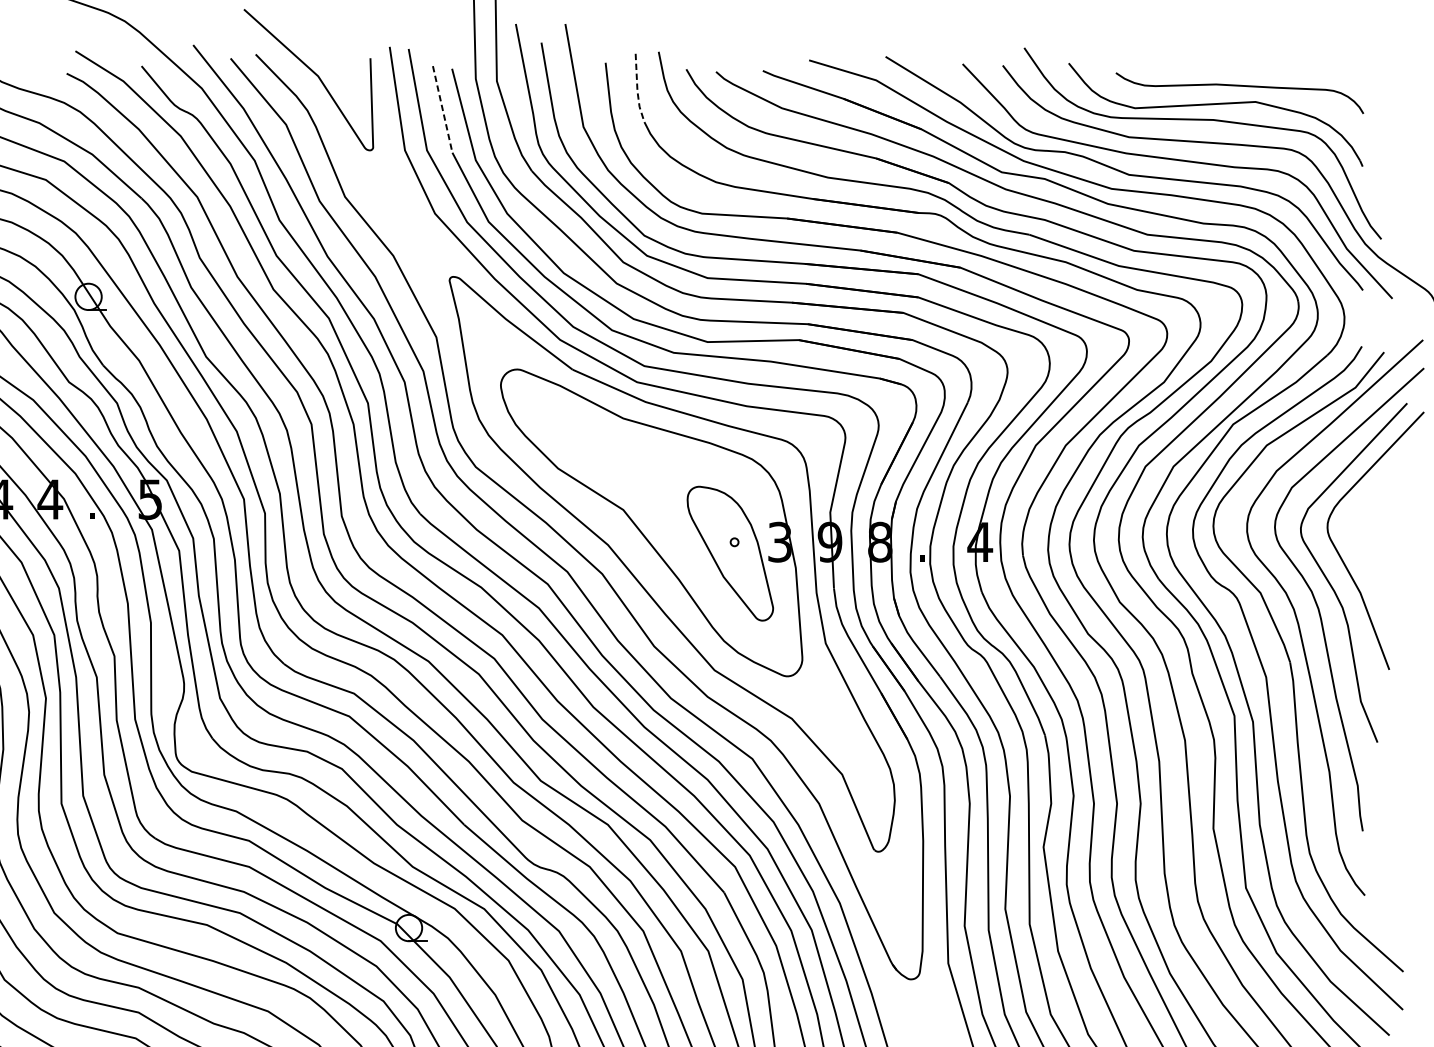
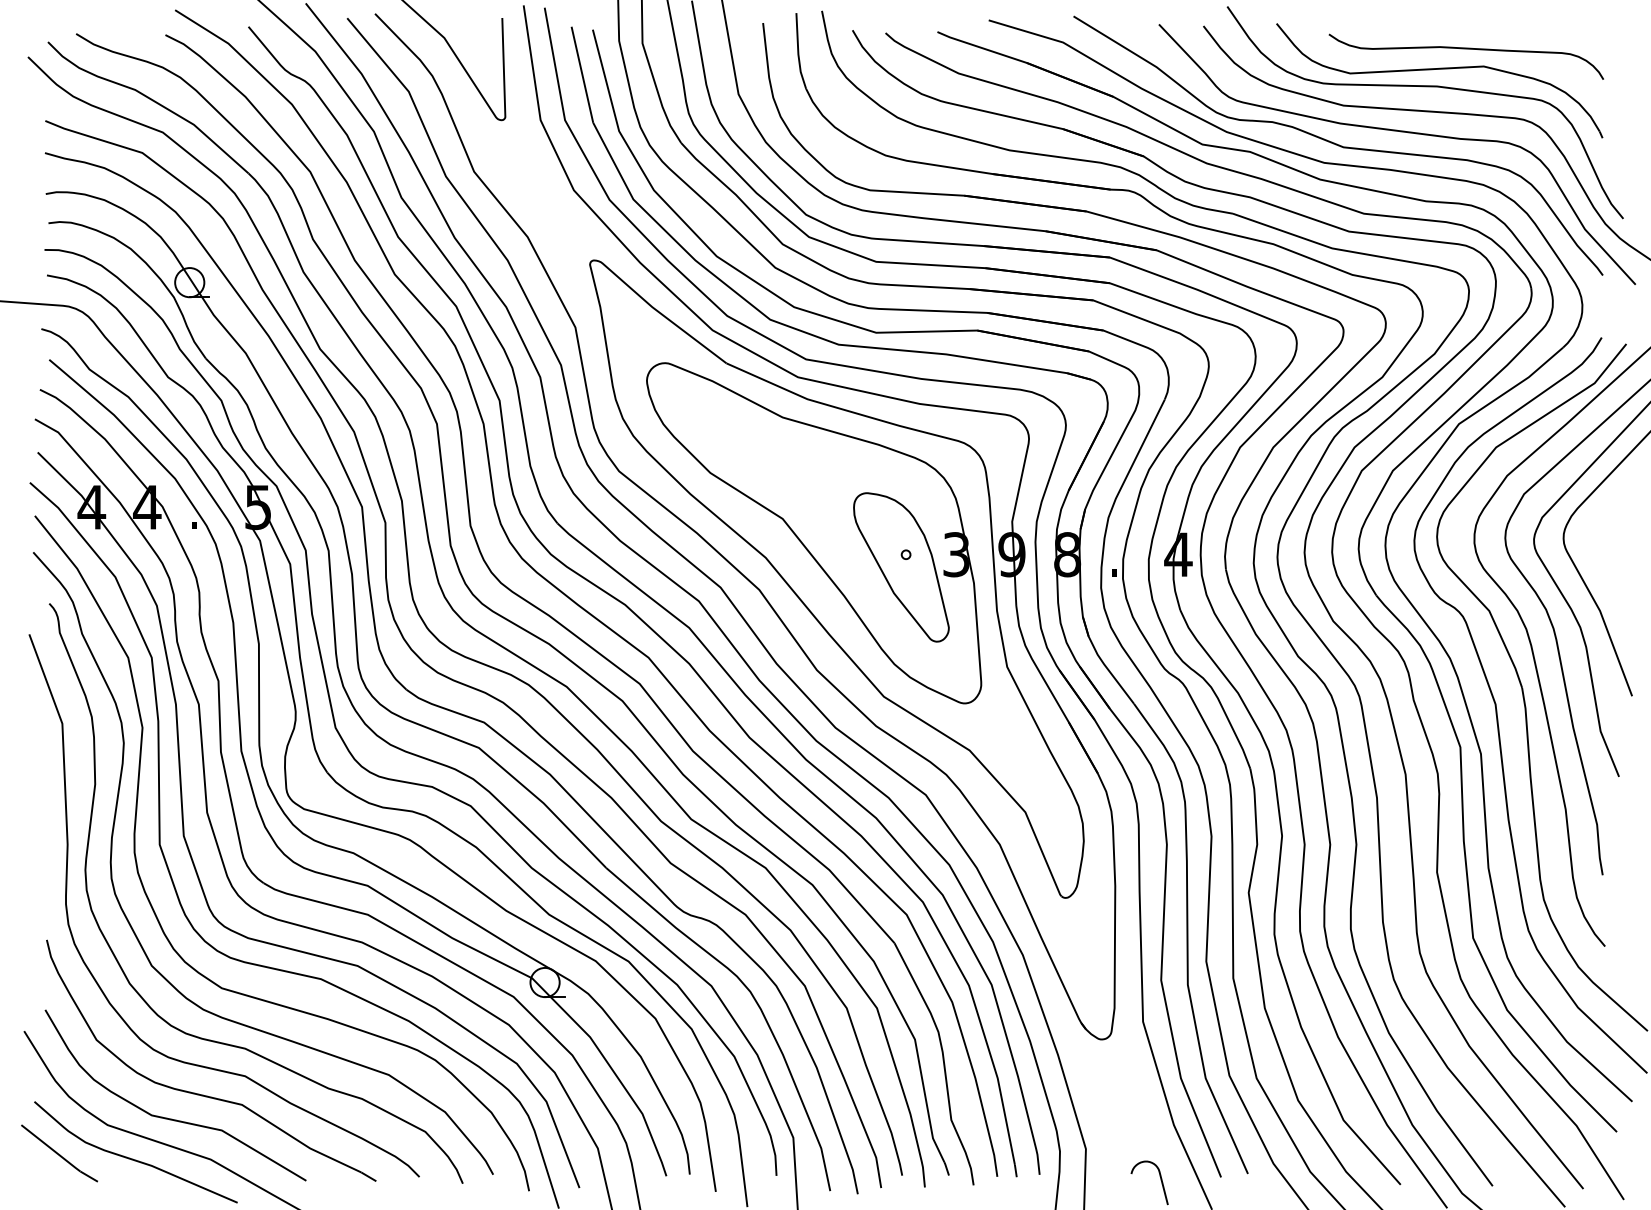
line: (637, 89) -> (798, 52), dashed -> solid
line: (442, 110) -> (582, 75), dashed -> solid

